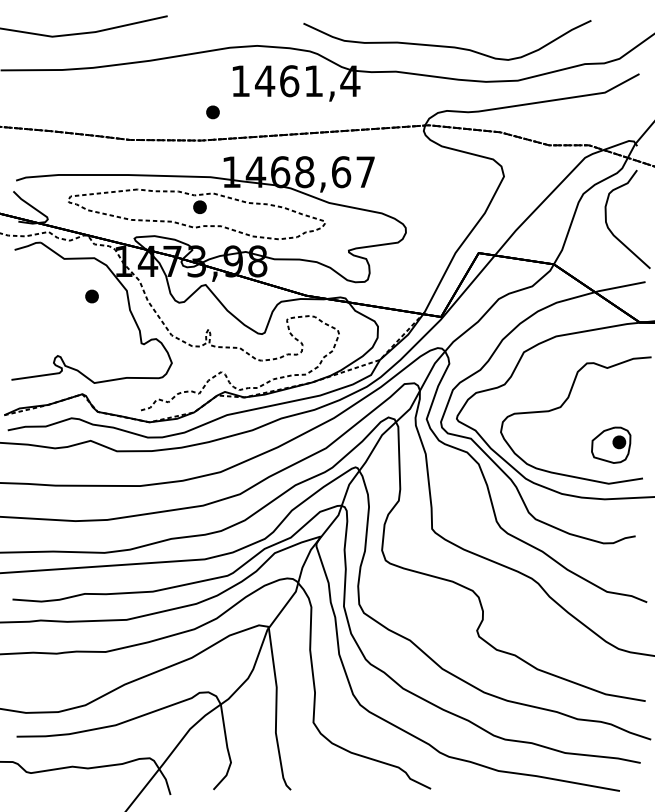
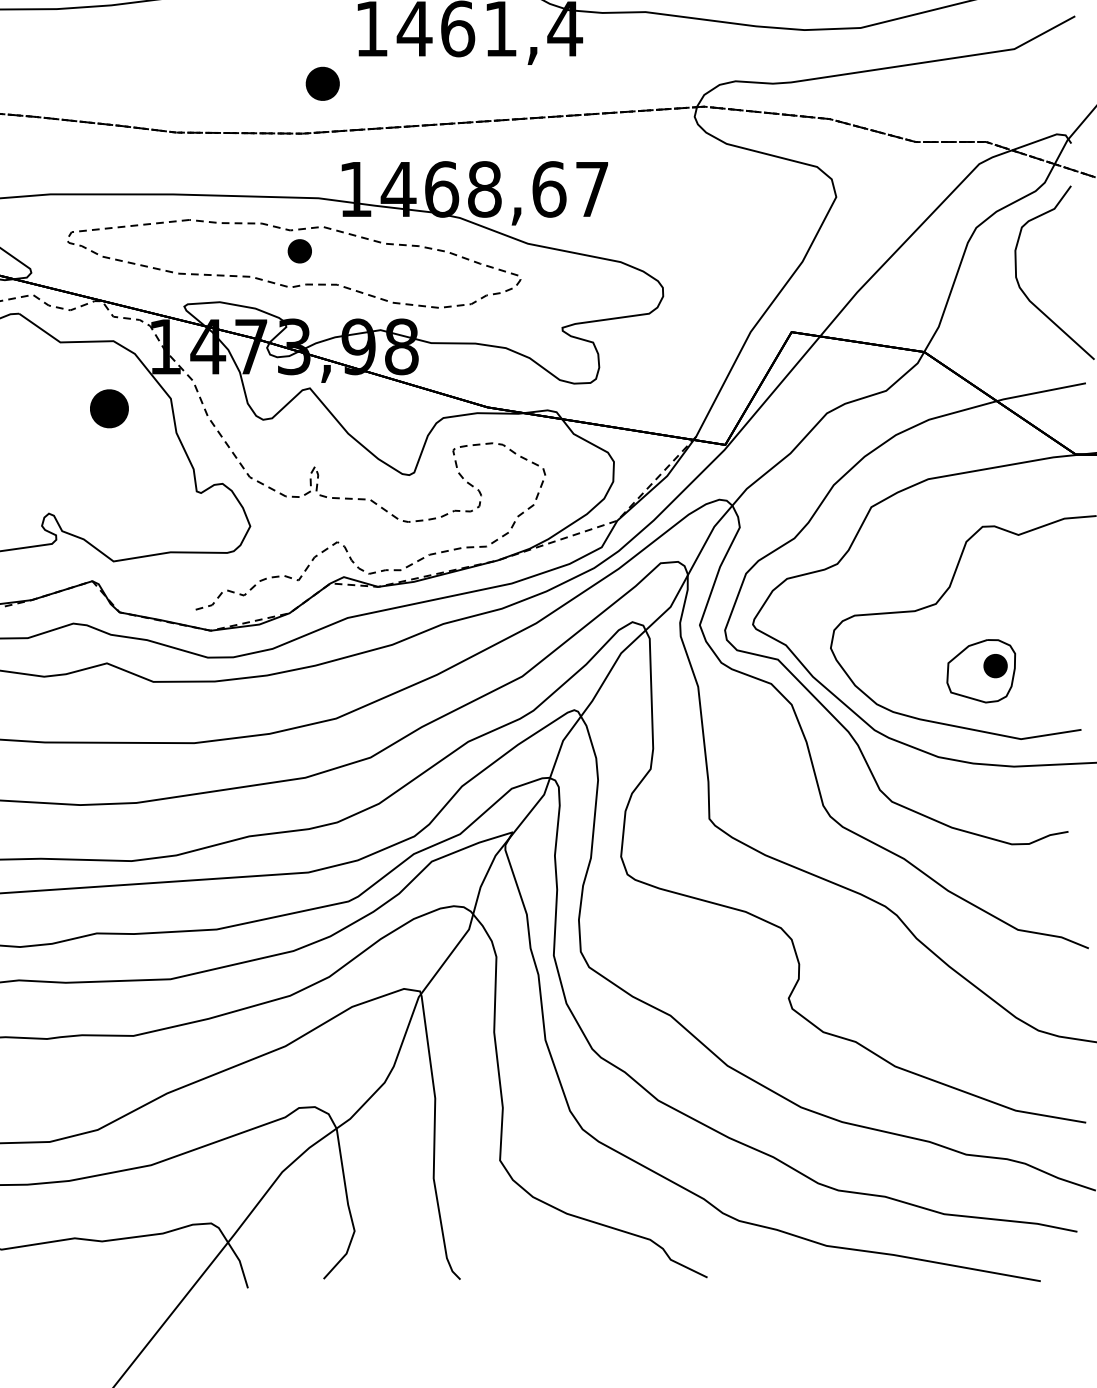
part: (212, 112) -> (321, 84), size x1.4
part: (91, 296) -> (108, 408), size x1.6
part: (611, 444) -> (981, 669), moved

